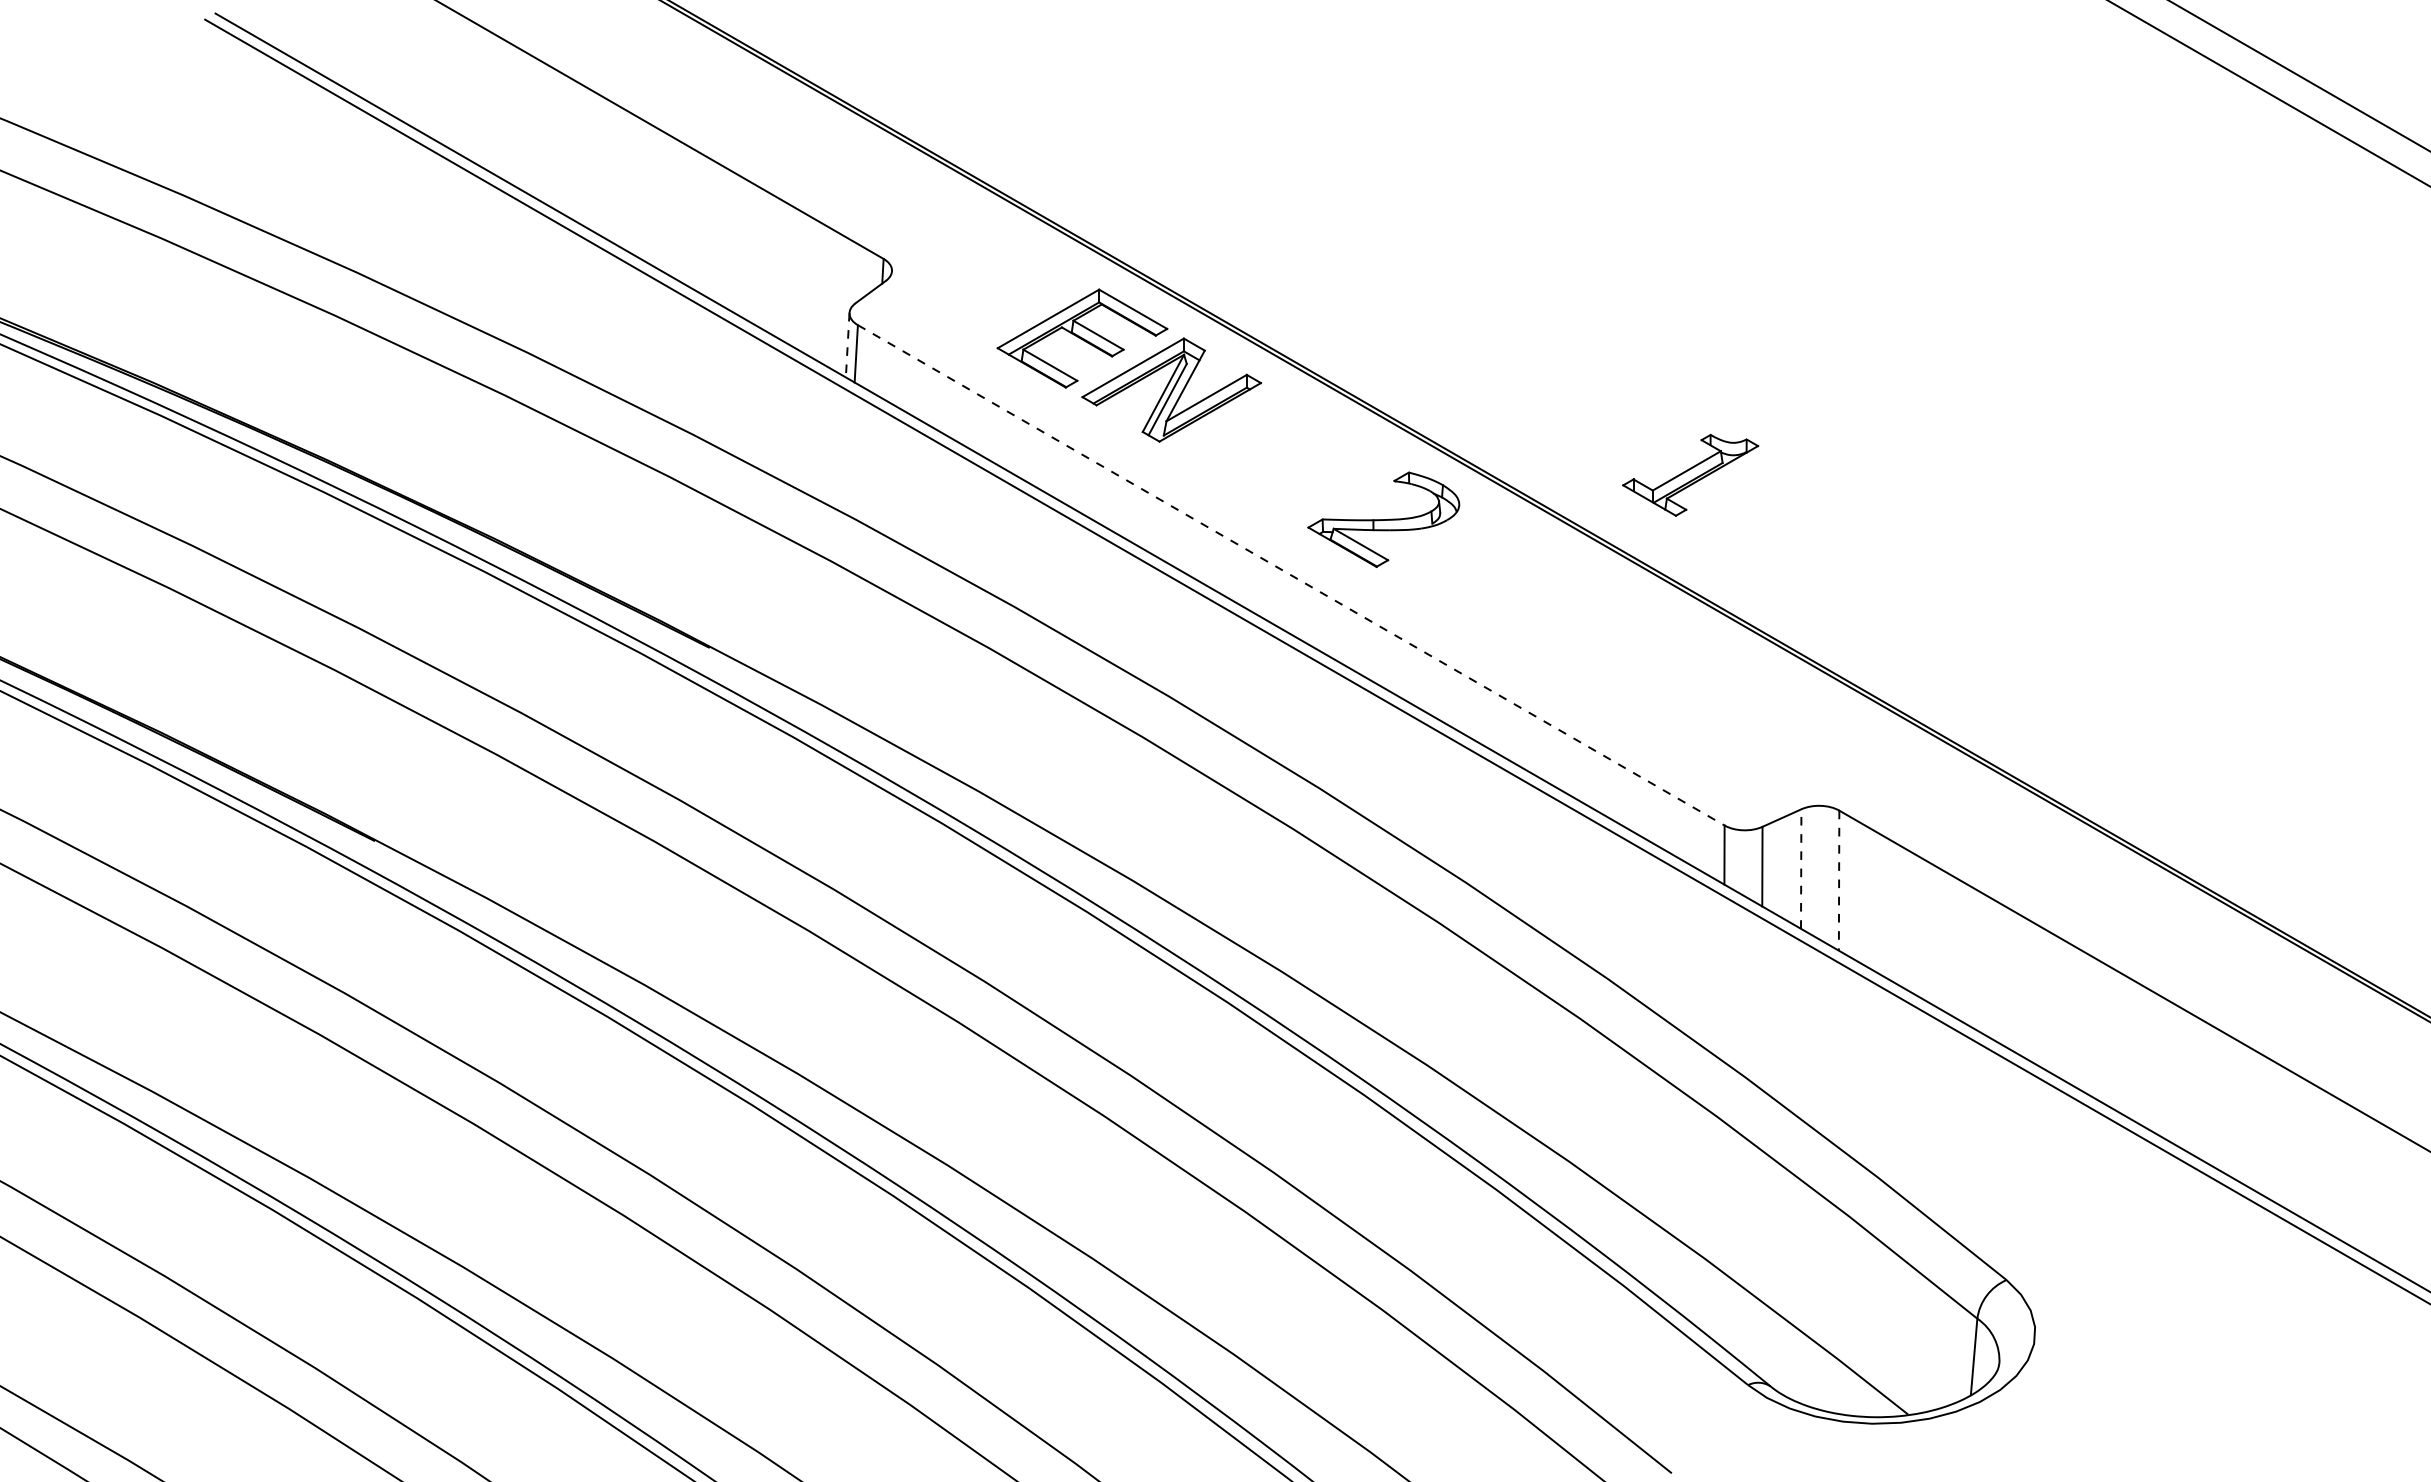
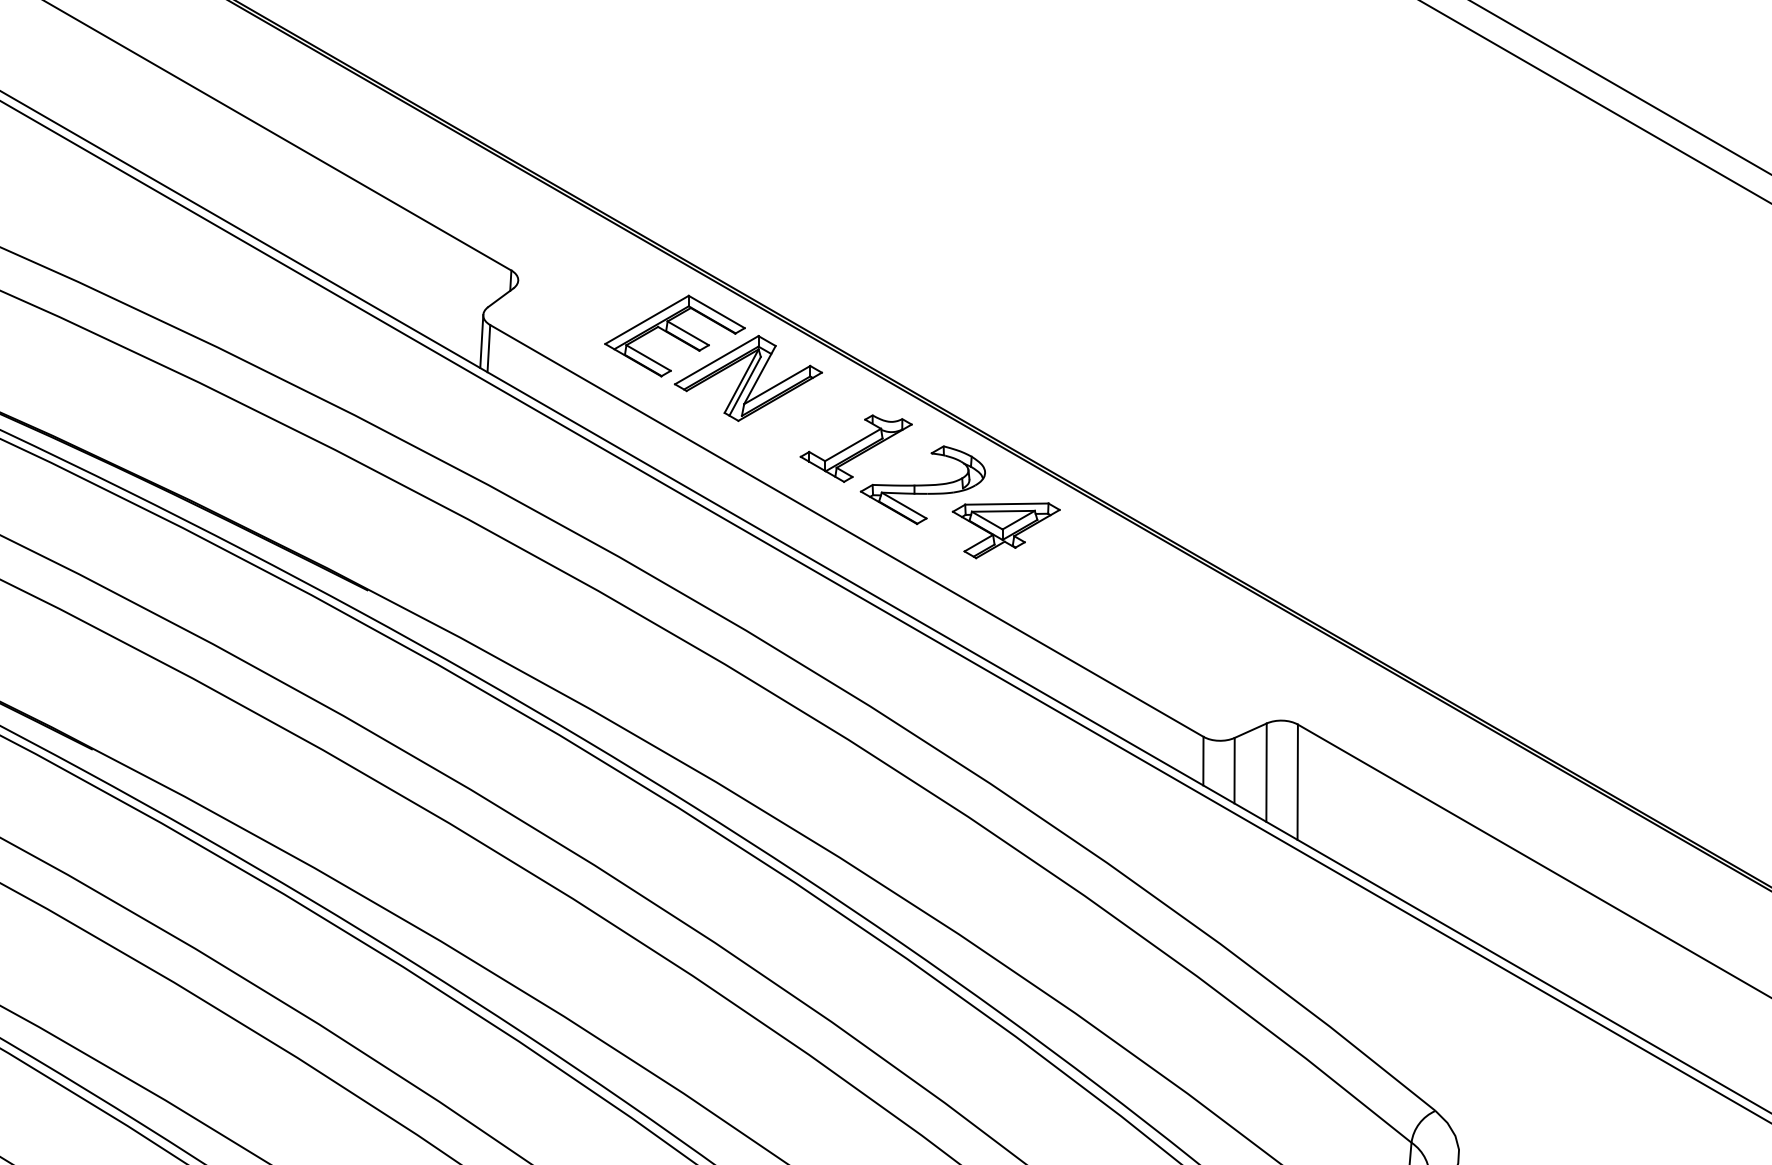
line: (847, 345) -> (481, 341), dashed -> solid
part: (1690, 474) -> (856, 447), moved
line: (1291, 575) -> (847, 531), dashed -> solid
part: (1484, 575) -> (1005, 531), added
line: (1801, 869) -> (1266, 773), dashed -> solid
line: (1839, 881) -> (1298, 782), dashed -> solid

